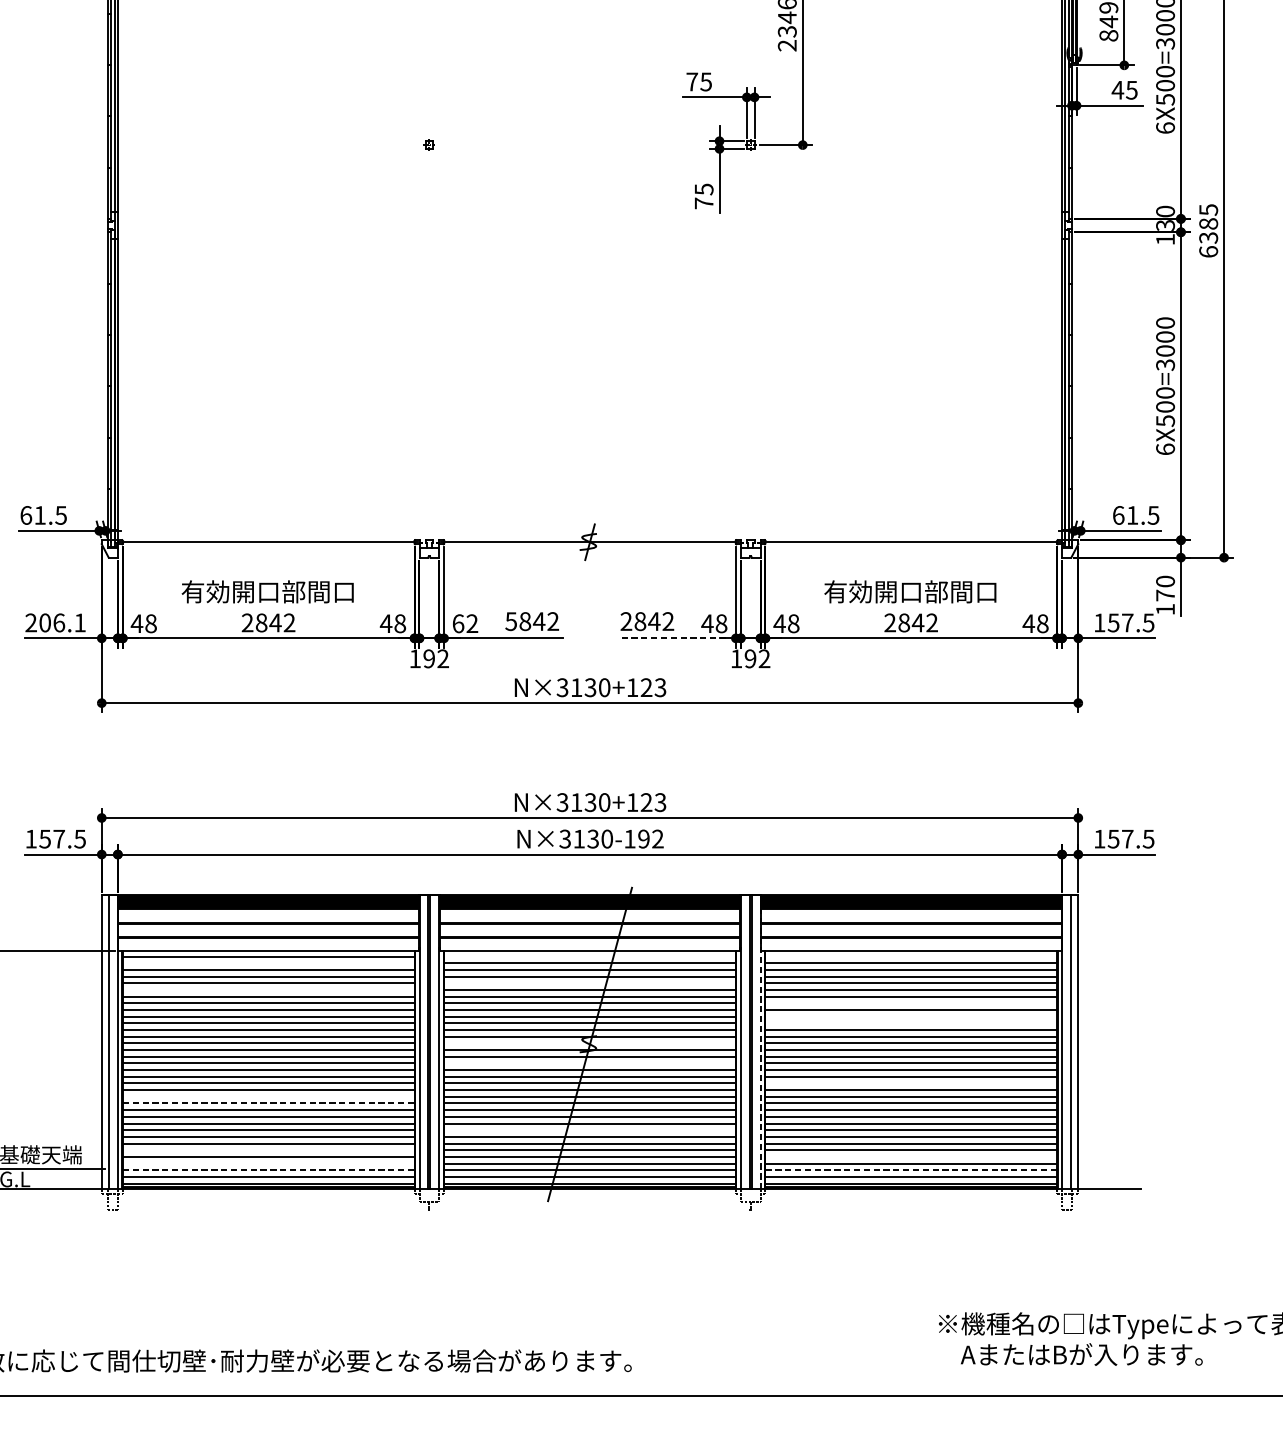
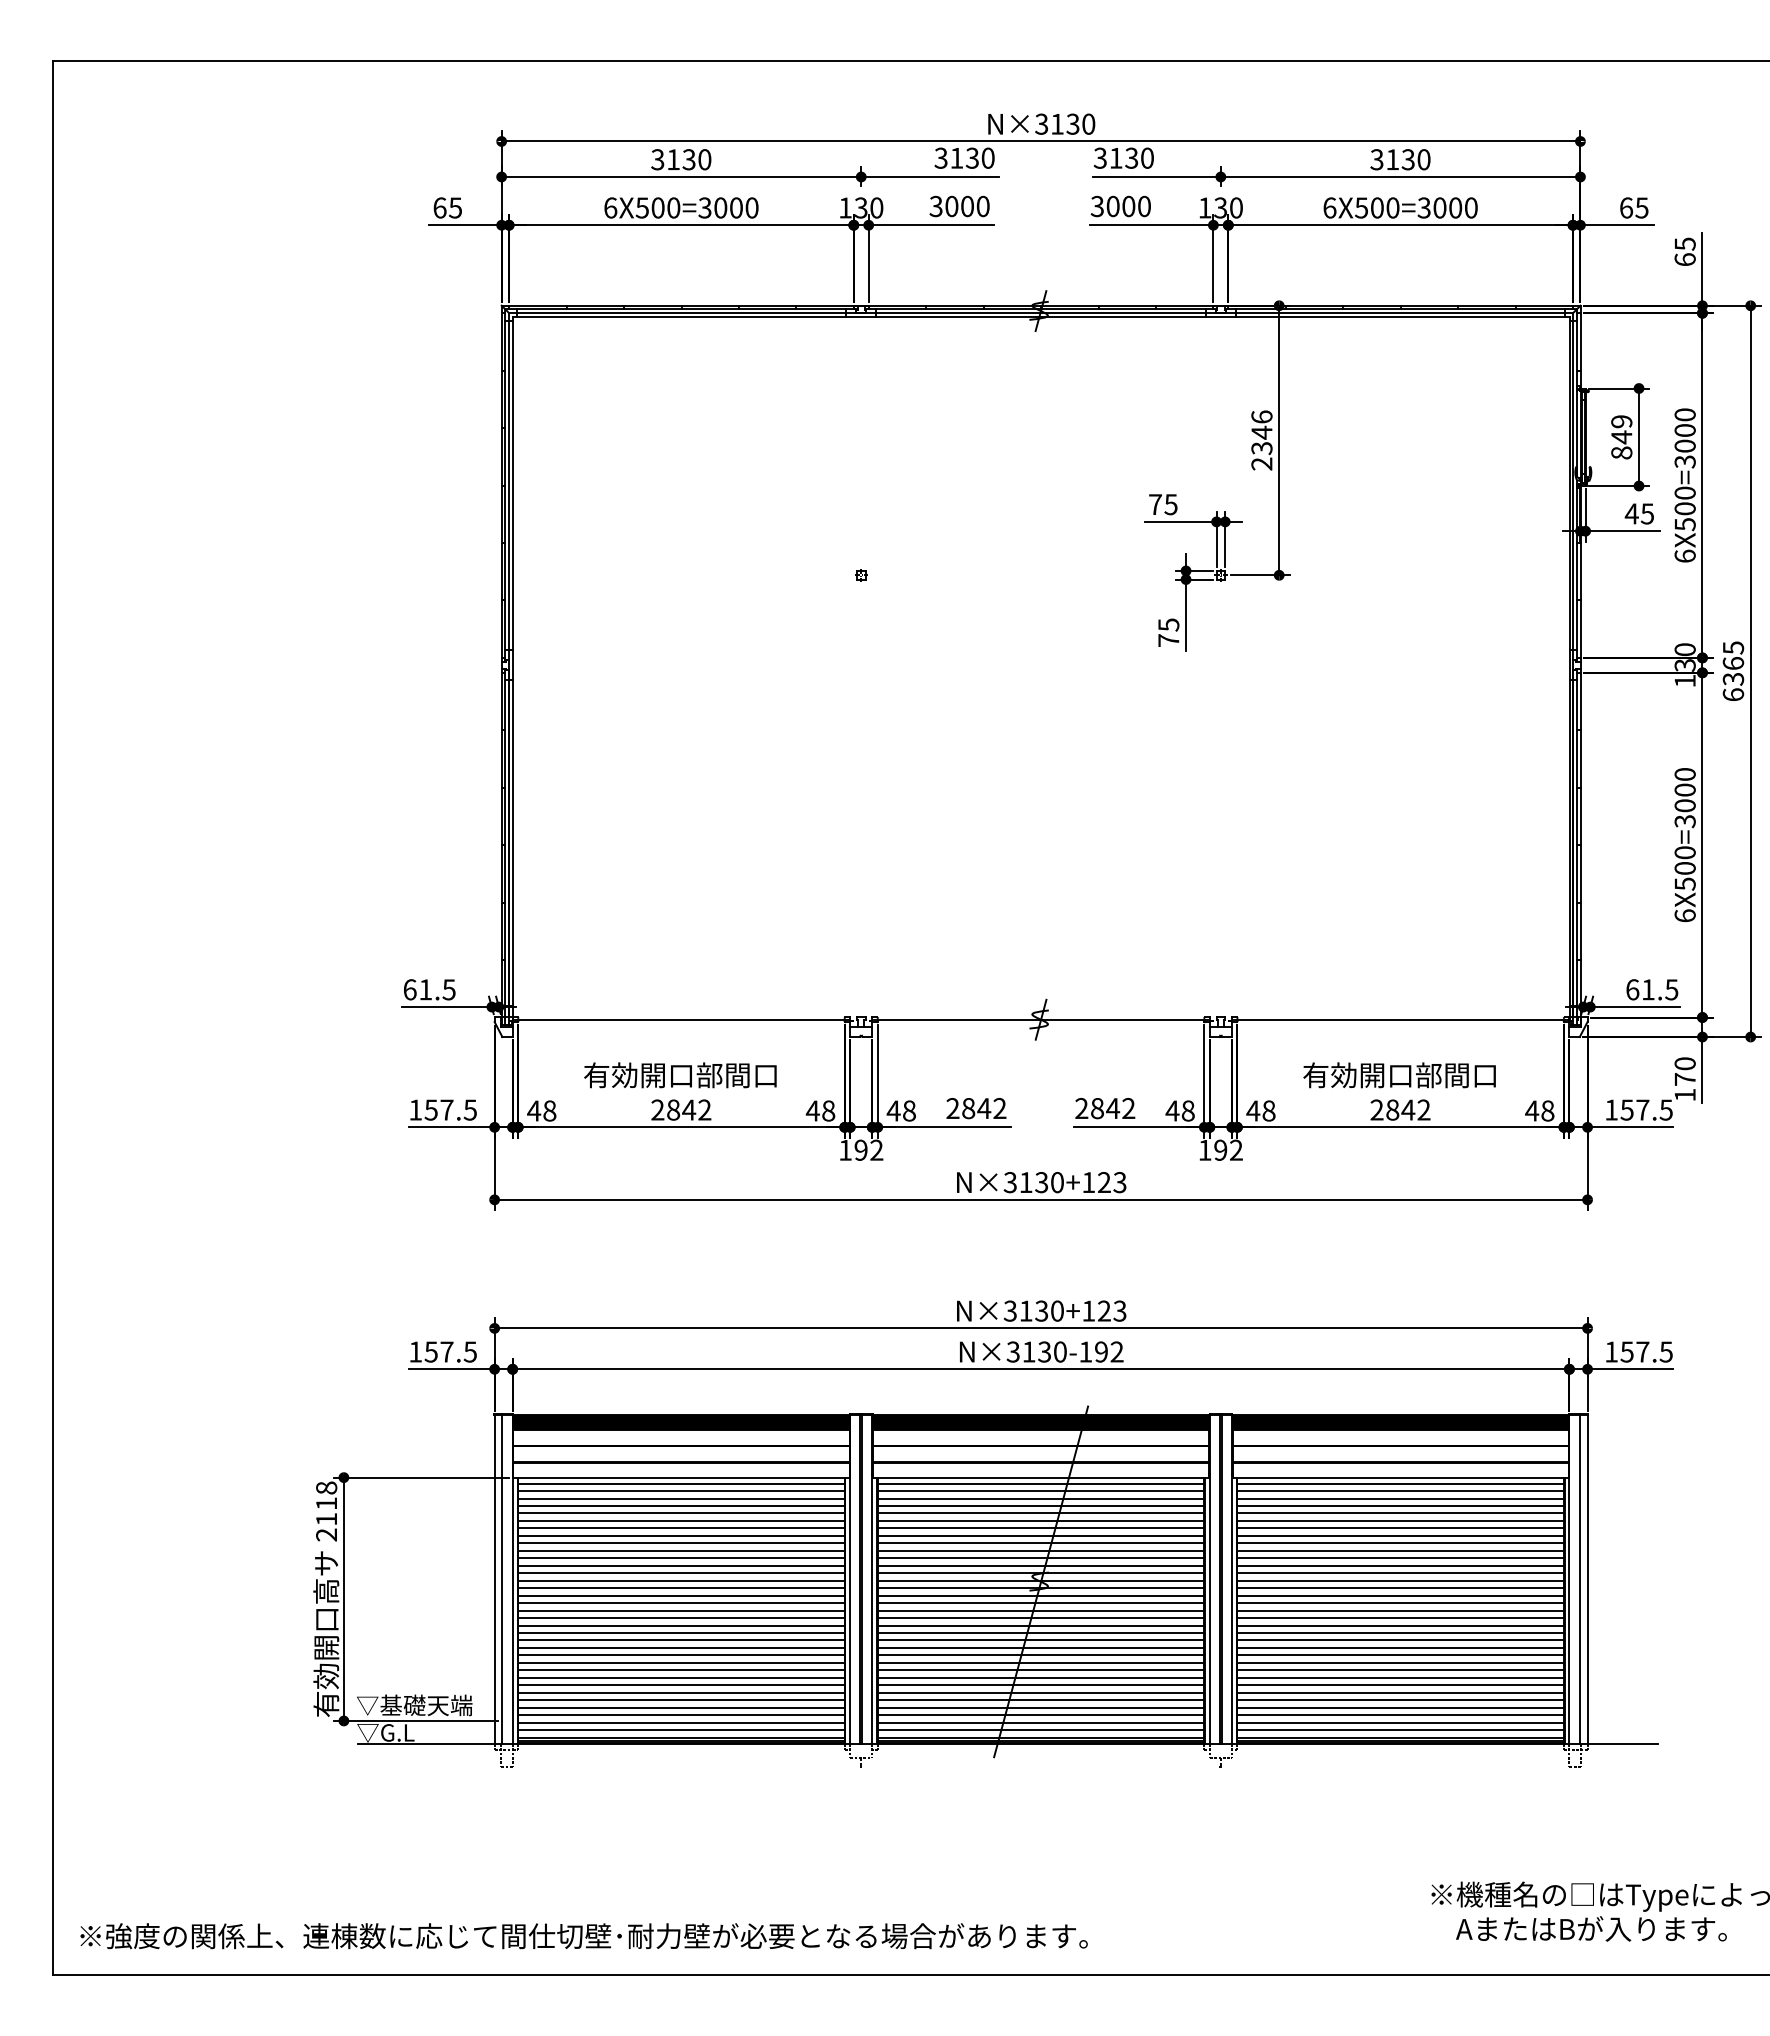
text: (1208, 223) -> (1733, 663), 6385 -> 6365
text: (510, 621) -> (952, 1108), 5842 -> 2842
text: (55, 622) -> (442, 1109), 206.1 -> 157.5
text: (464, 623) -> (900, 1110), 62 -> 48
line: (677, 638) -> (1138, 1127), dashed -> solid
line: (589, 956) -> (1040, 1483), added
line: (911, 956) -> (1400, 1483), added
line: (268, 963) -> (681, 1491), added
line: (589, 983) -> (1040, 1513), added
line: (268, 989) -> (681, 1520), added
line: (911, 1003) -> (1400, 1535), added
line: (911, 1016) -> (1400, 1550), added
line: (911, 1023) -> (1400, 1558), added
line: (760, 1042) -> (1231, 1579), dashed -> solid
line: (589, 1043) -> (1040, 1580), added
line: (589, 1063) -> (1040, 1603), added
line: (911, 1083) -> (1400, 1625), added
line: (268, 1096) -> (681, 1640), added
line: (269, 1103) -> (682, 1647), dashed -> solid
line: (589, 1129) -> (1040, 1677), added
line: (268, 1150) -> (681, 1700), added
line: (911, 1156) -> (1400, 1707), added
line: (268, 1163) -> (681, 1715), added
line: (269, 1170) -> (682, 1722), dashed -> solid
line: (912, 1170) -> (1401, 1722), dashed -> solid

